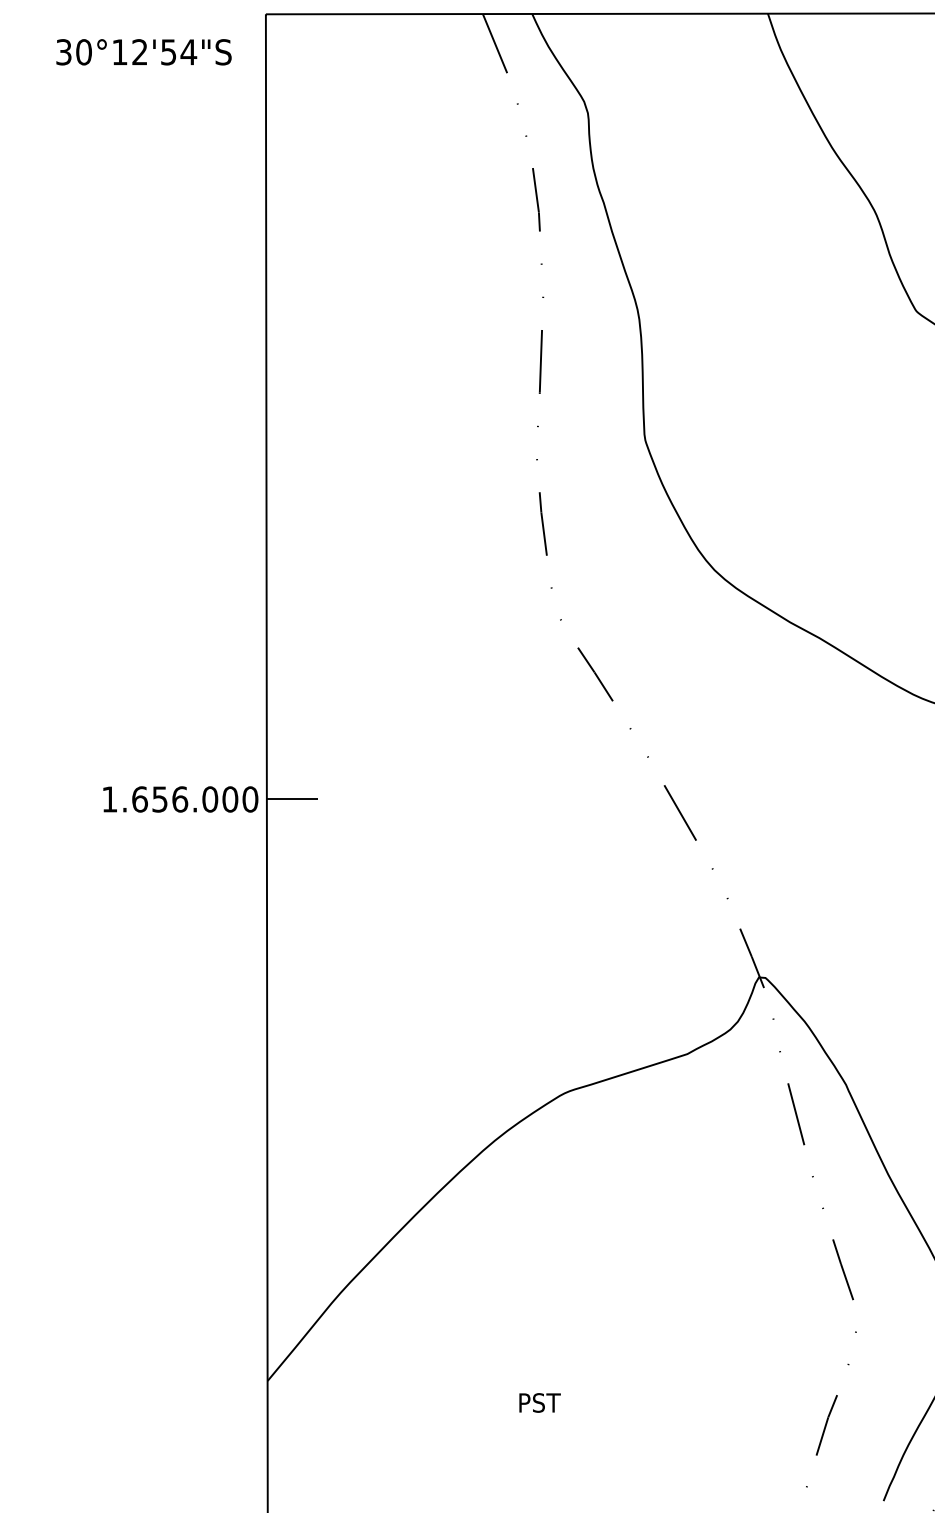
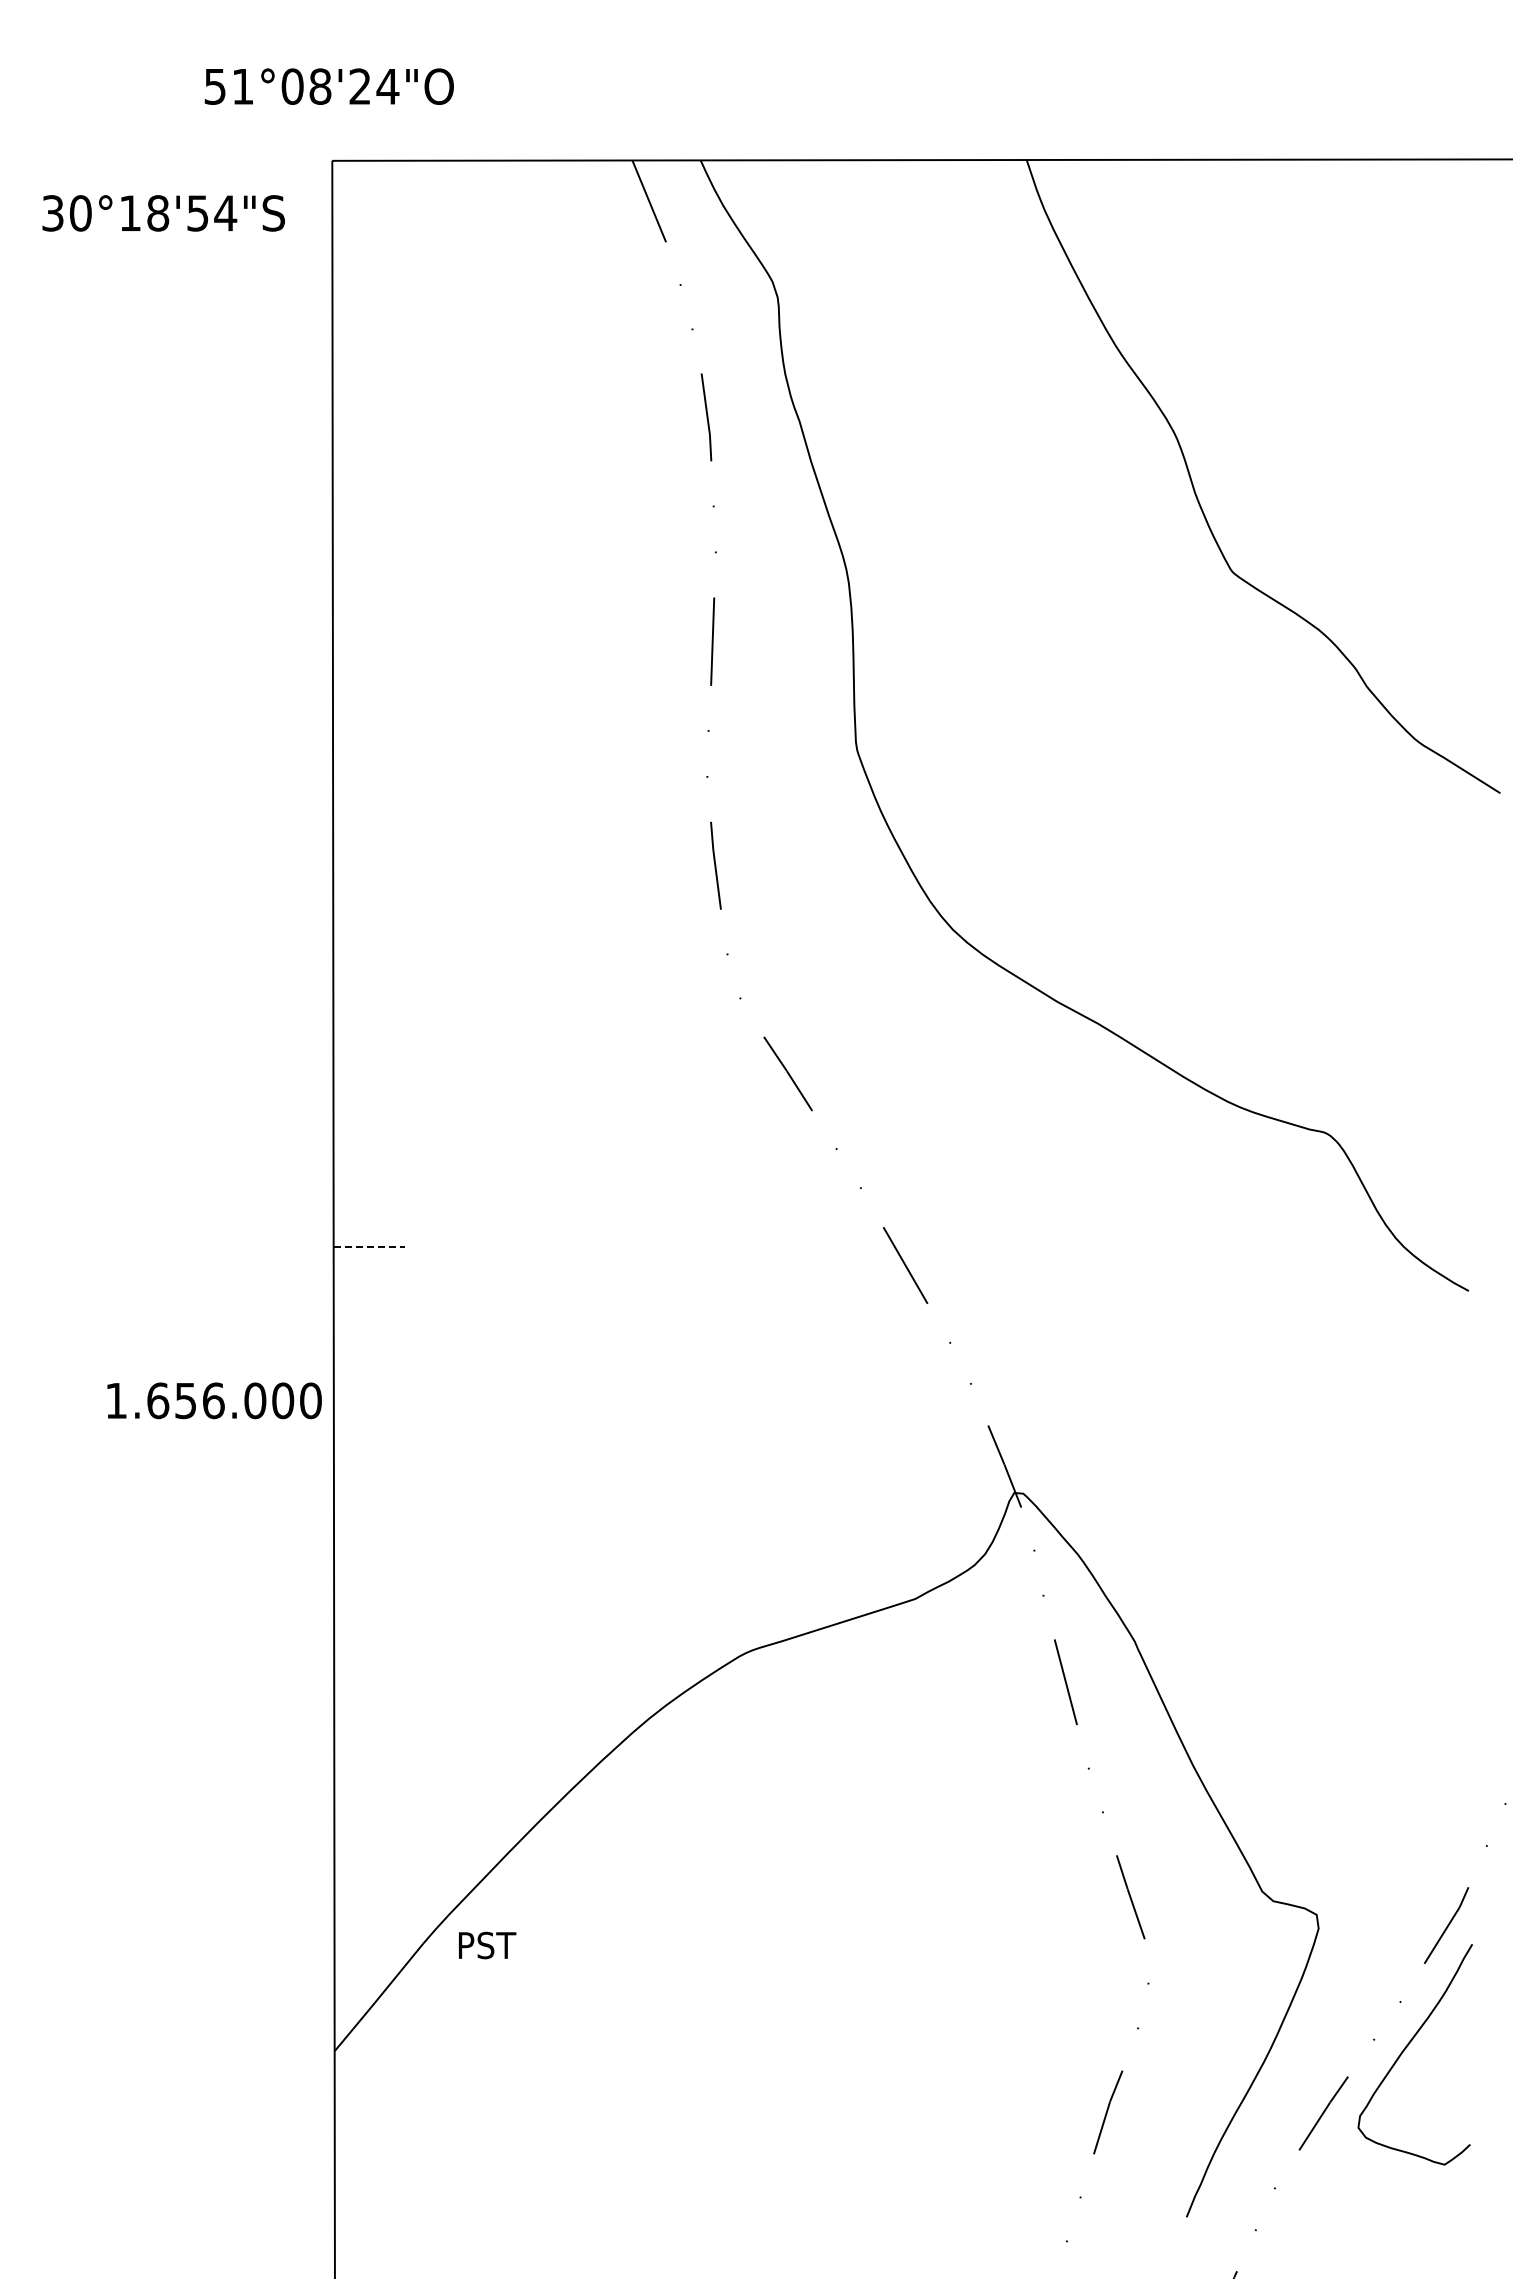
text: (140, 52) -> (158, 213), 30°12'54"S -> 30°18'54"S
text: (180, 799) -> (214, 1400), moved
line: (292, 799) -> (369, 1246), solid -> dashed
text: (540, 1402) -> (487, 1945), moved

